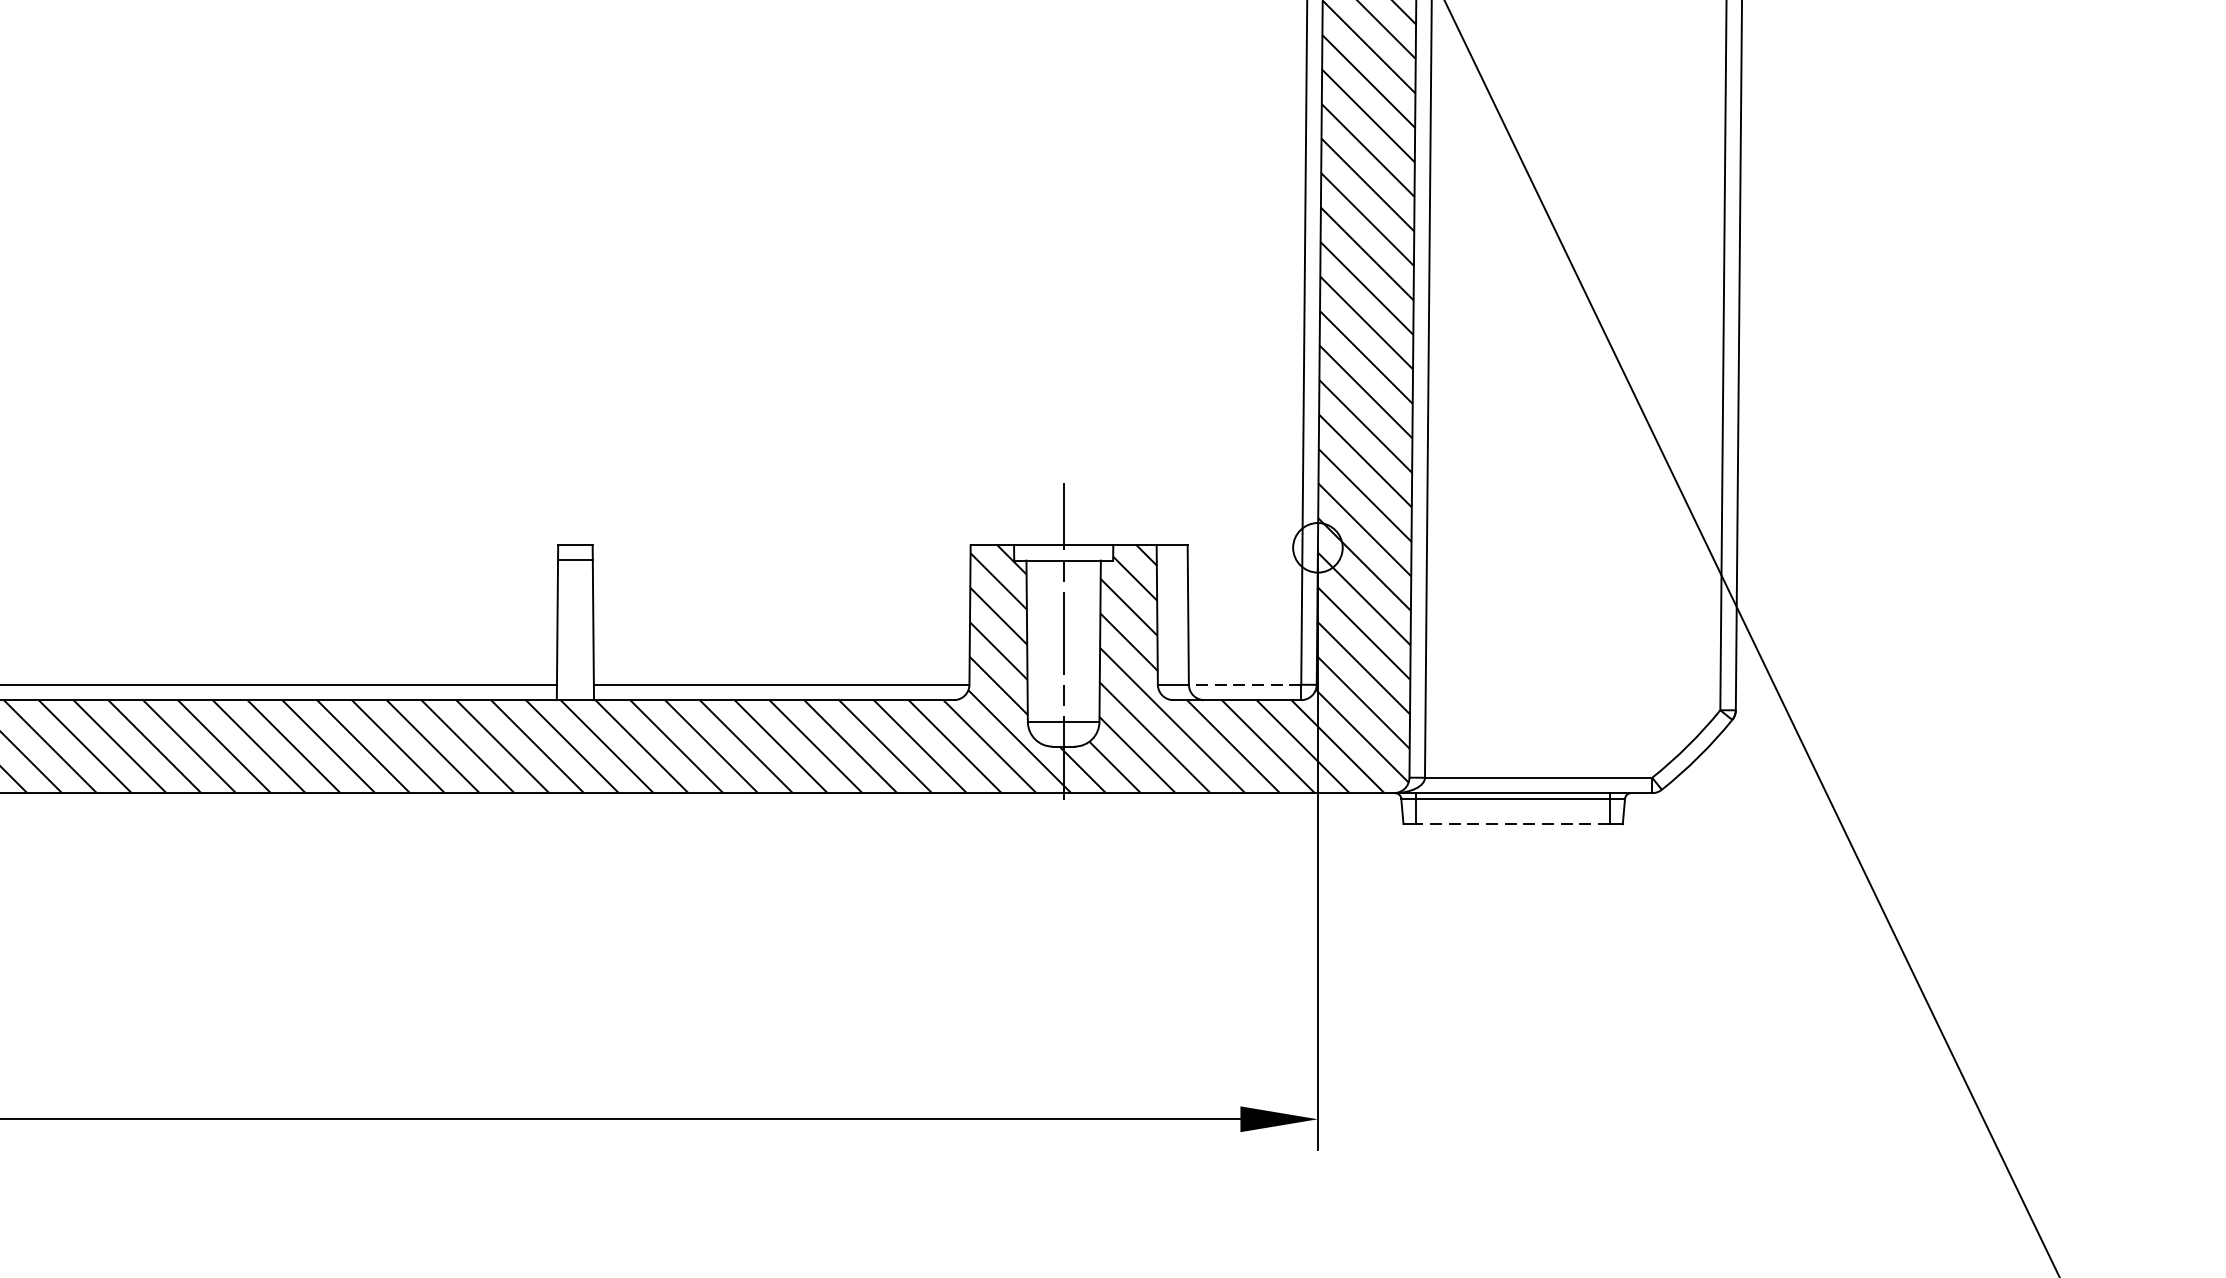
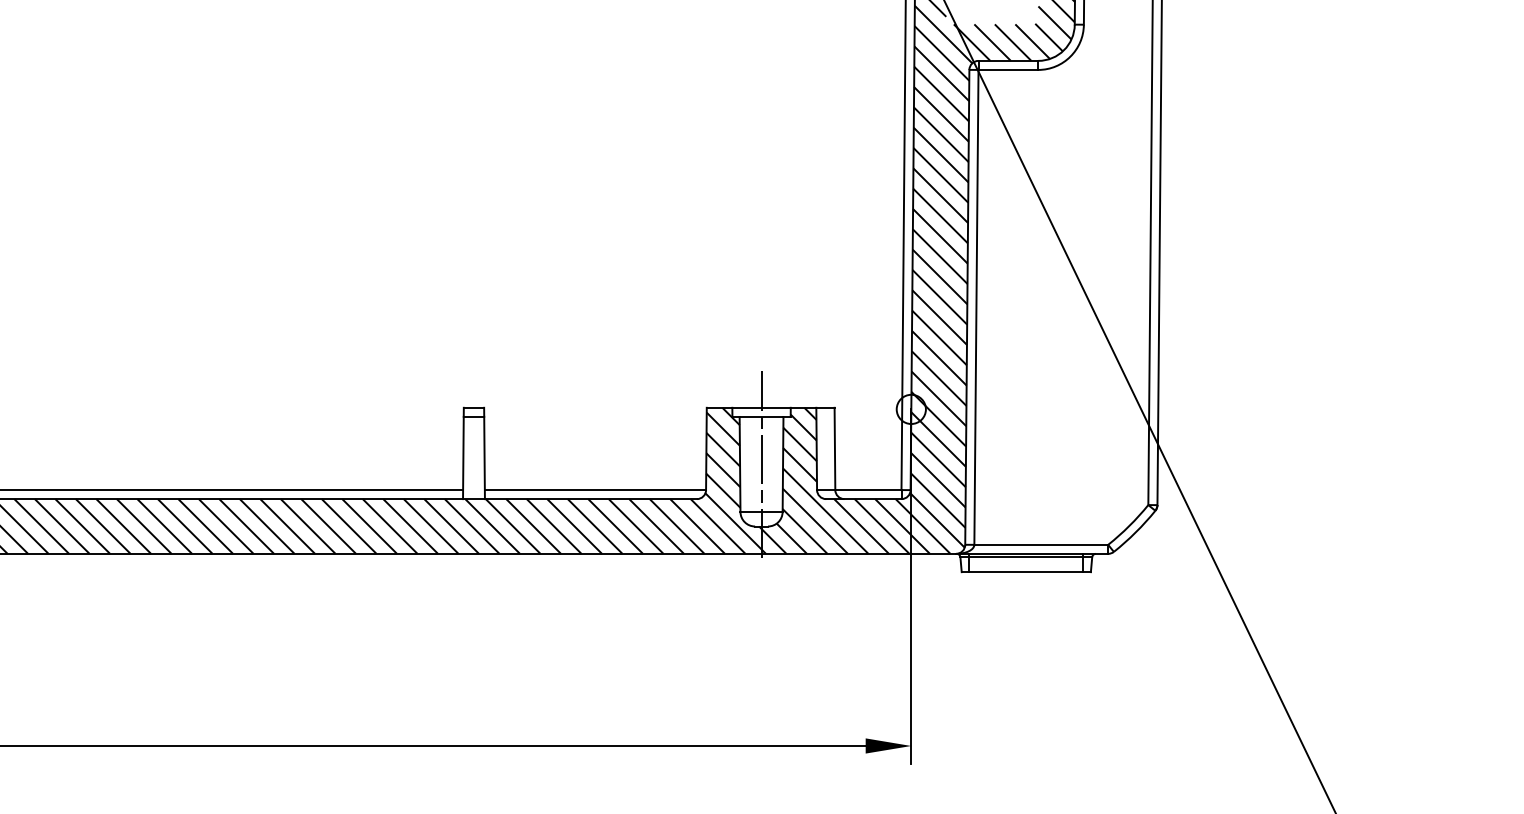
line: (1243, 685) -> (867, 490), dashed -> solid
line: (1511, 824) -> (1025, 572), dashed -> solid

